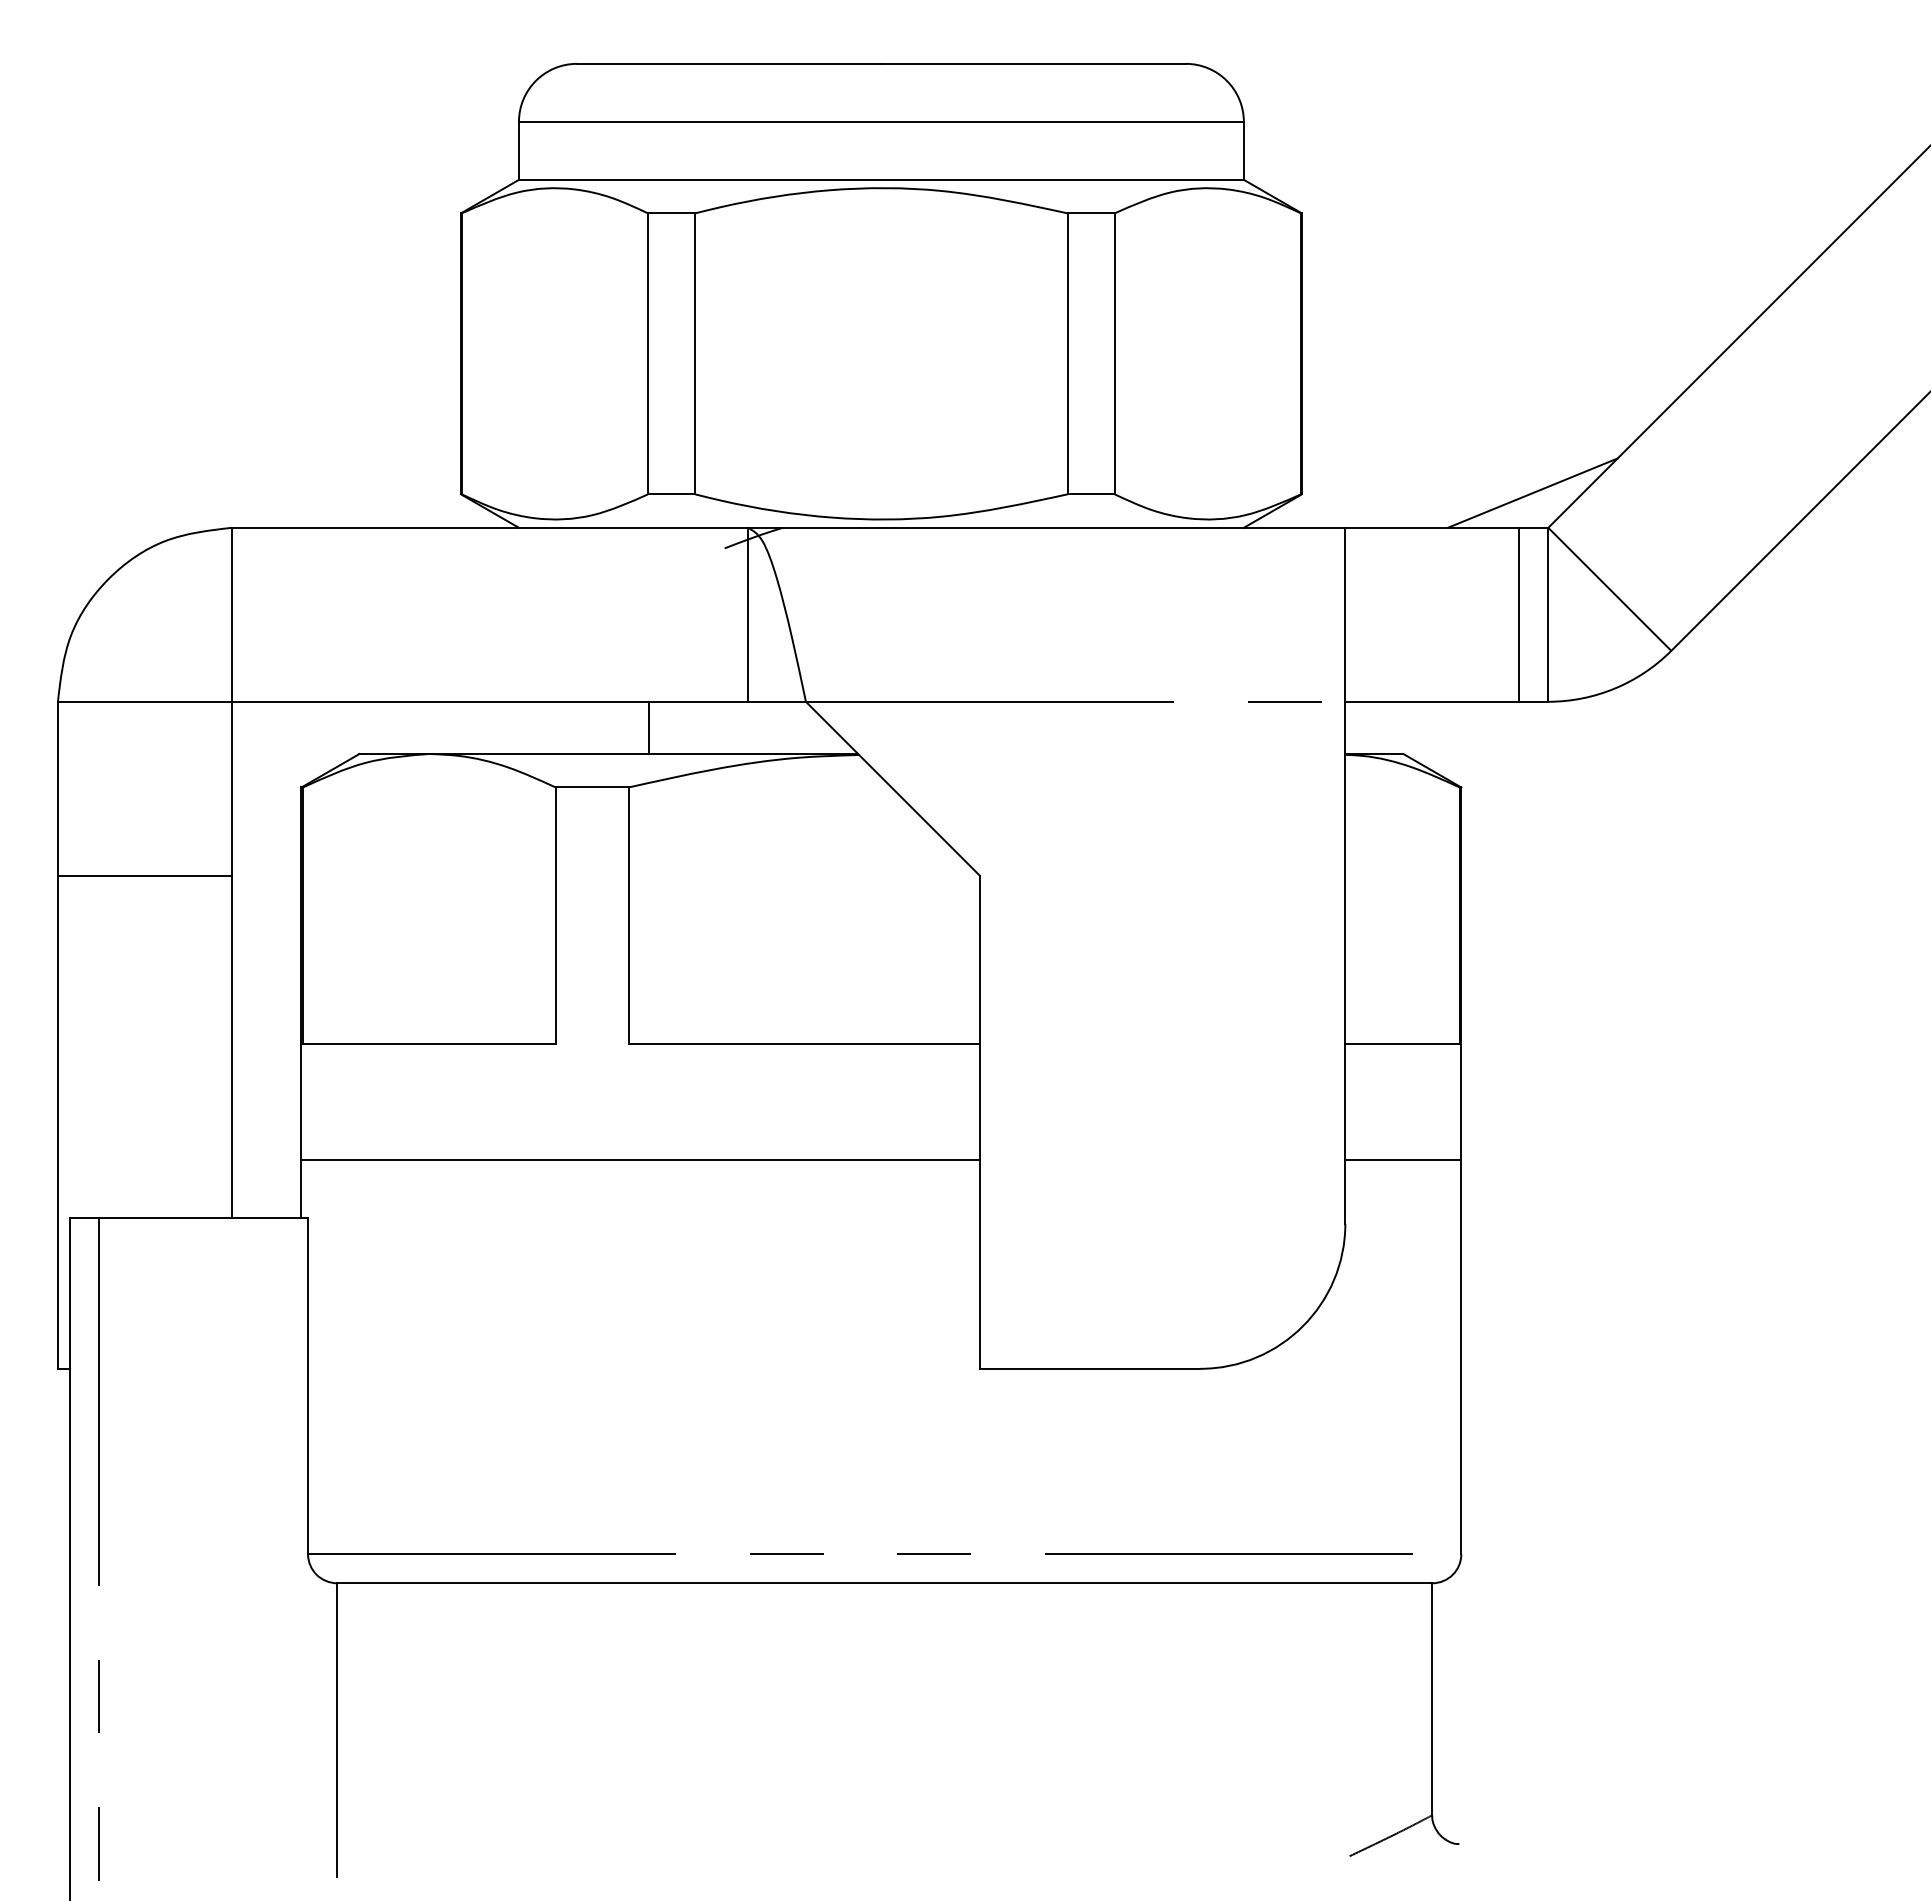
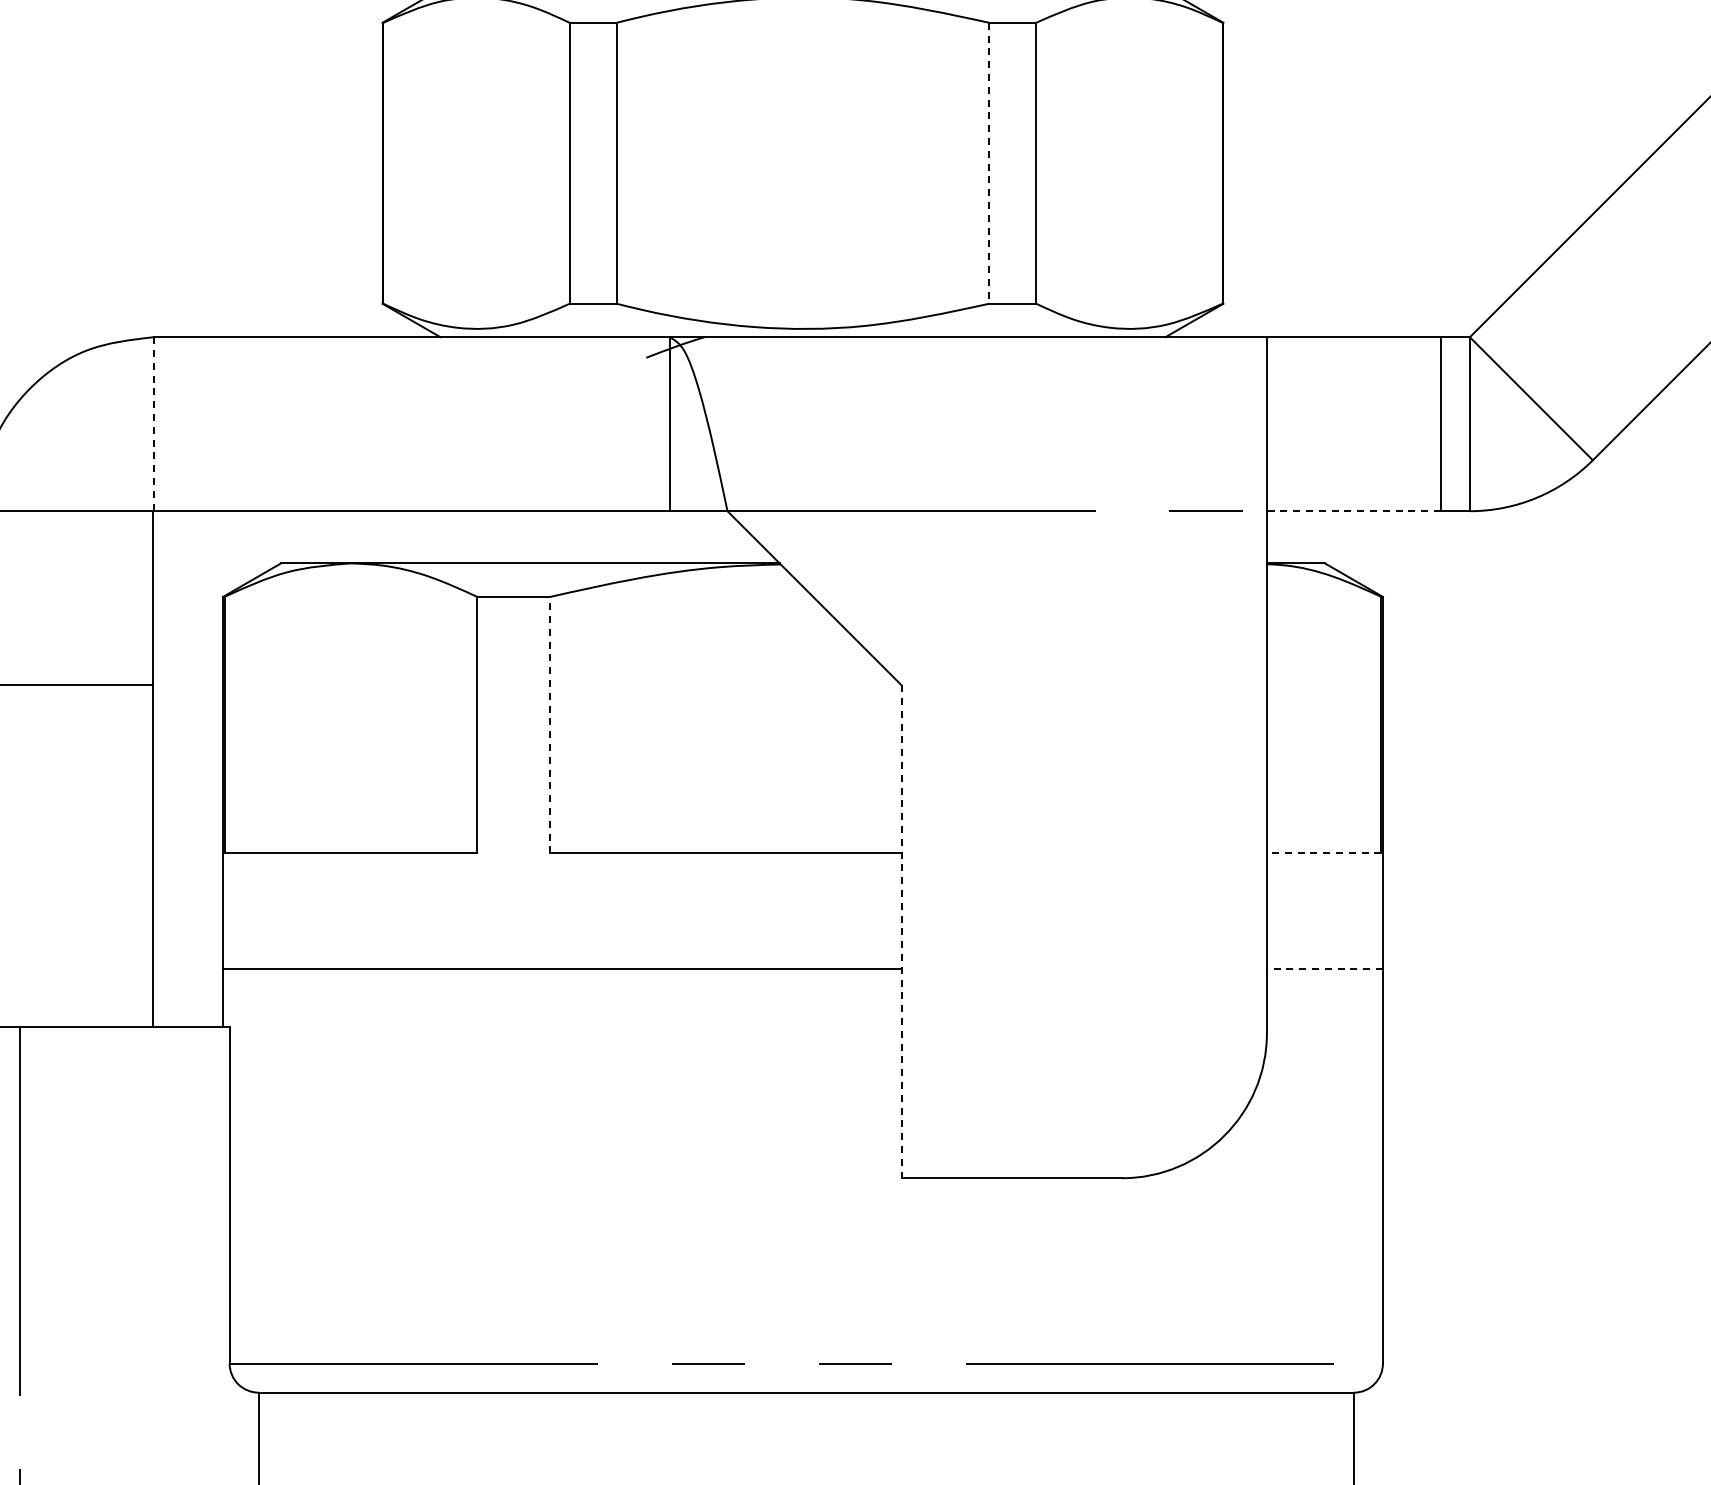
line: (1067, 354) -> (989, 163), solid -> dashed
line: (1532, 492) -> (1454, 301), removed
line: (231, 614) -> (153, 423), solid -> dashed
line: (1432, 701) -> (1354, 510), solid -> dashed
line: (649, 727) -> (571, 536), removed
line: (628, 915) -> (550, 724), solid -> dashed
line: (1402, 1043) -> (1324, 852), solid -> dashed
line: (980, 1122) -> (902, 931), solid -> dashed
line: (1403, 1159) -> (1325, 968), solid -> dashed

